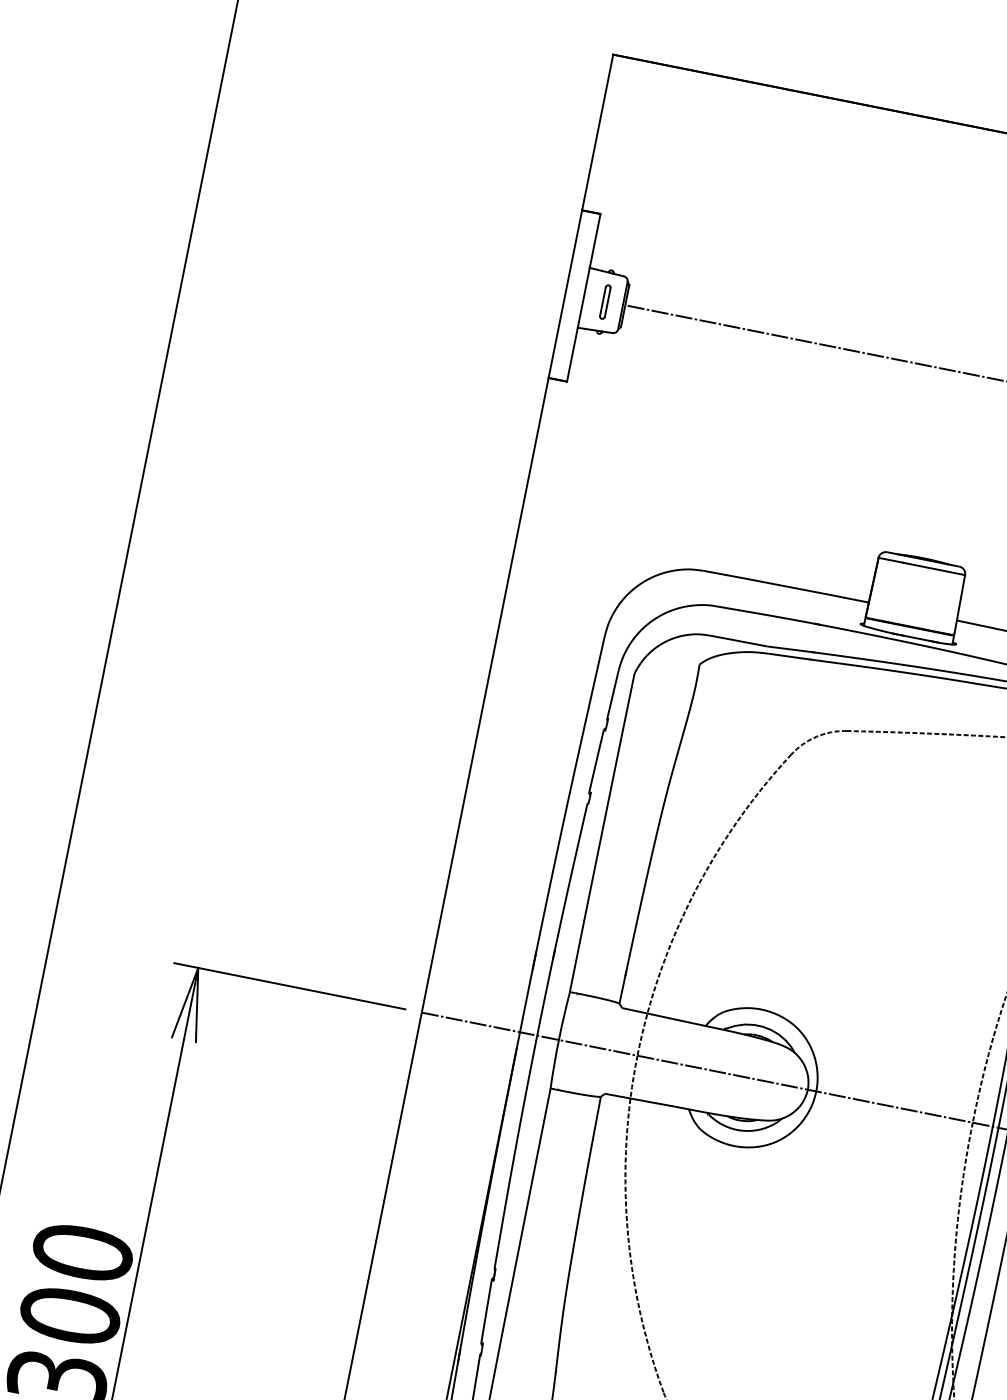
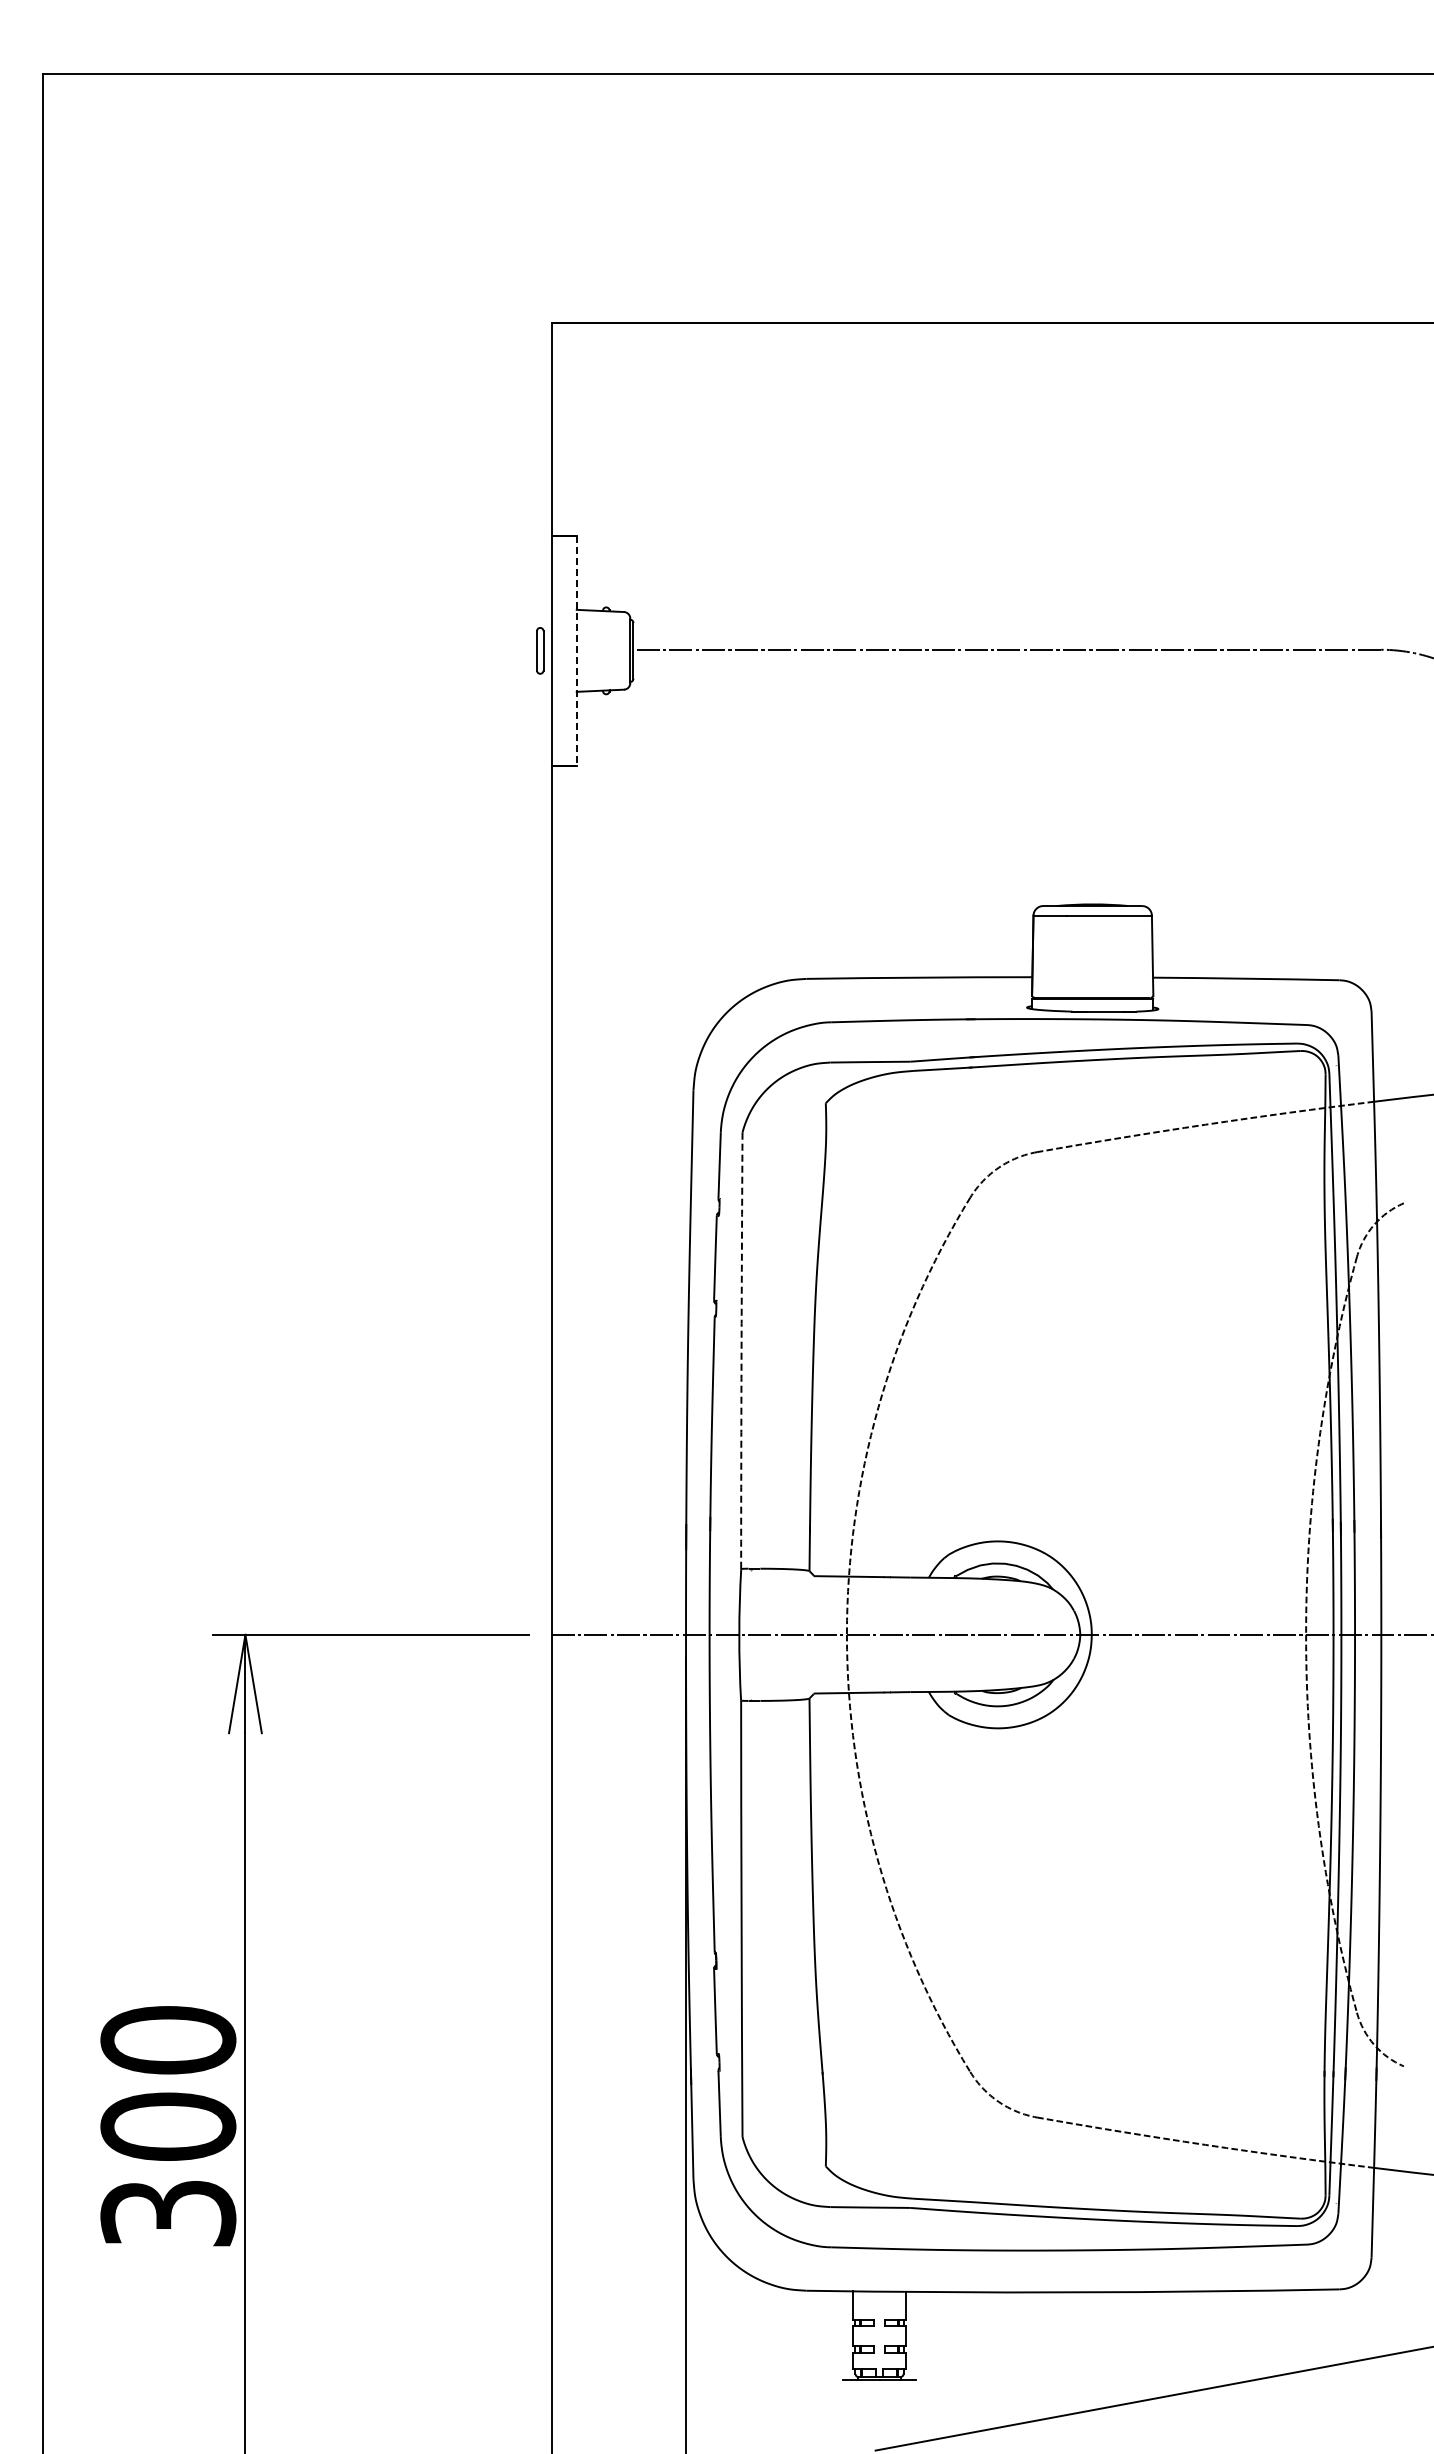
line: (583, 297) -> (576, 650), solid -> dashed
part: (605, 301) -> (540, 650), moved
arc: (602, 832) -> (741, 1350), solid -> dashed

